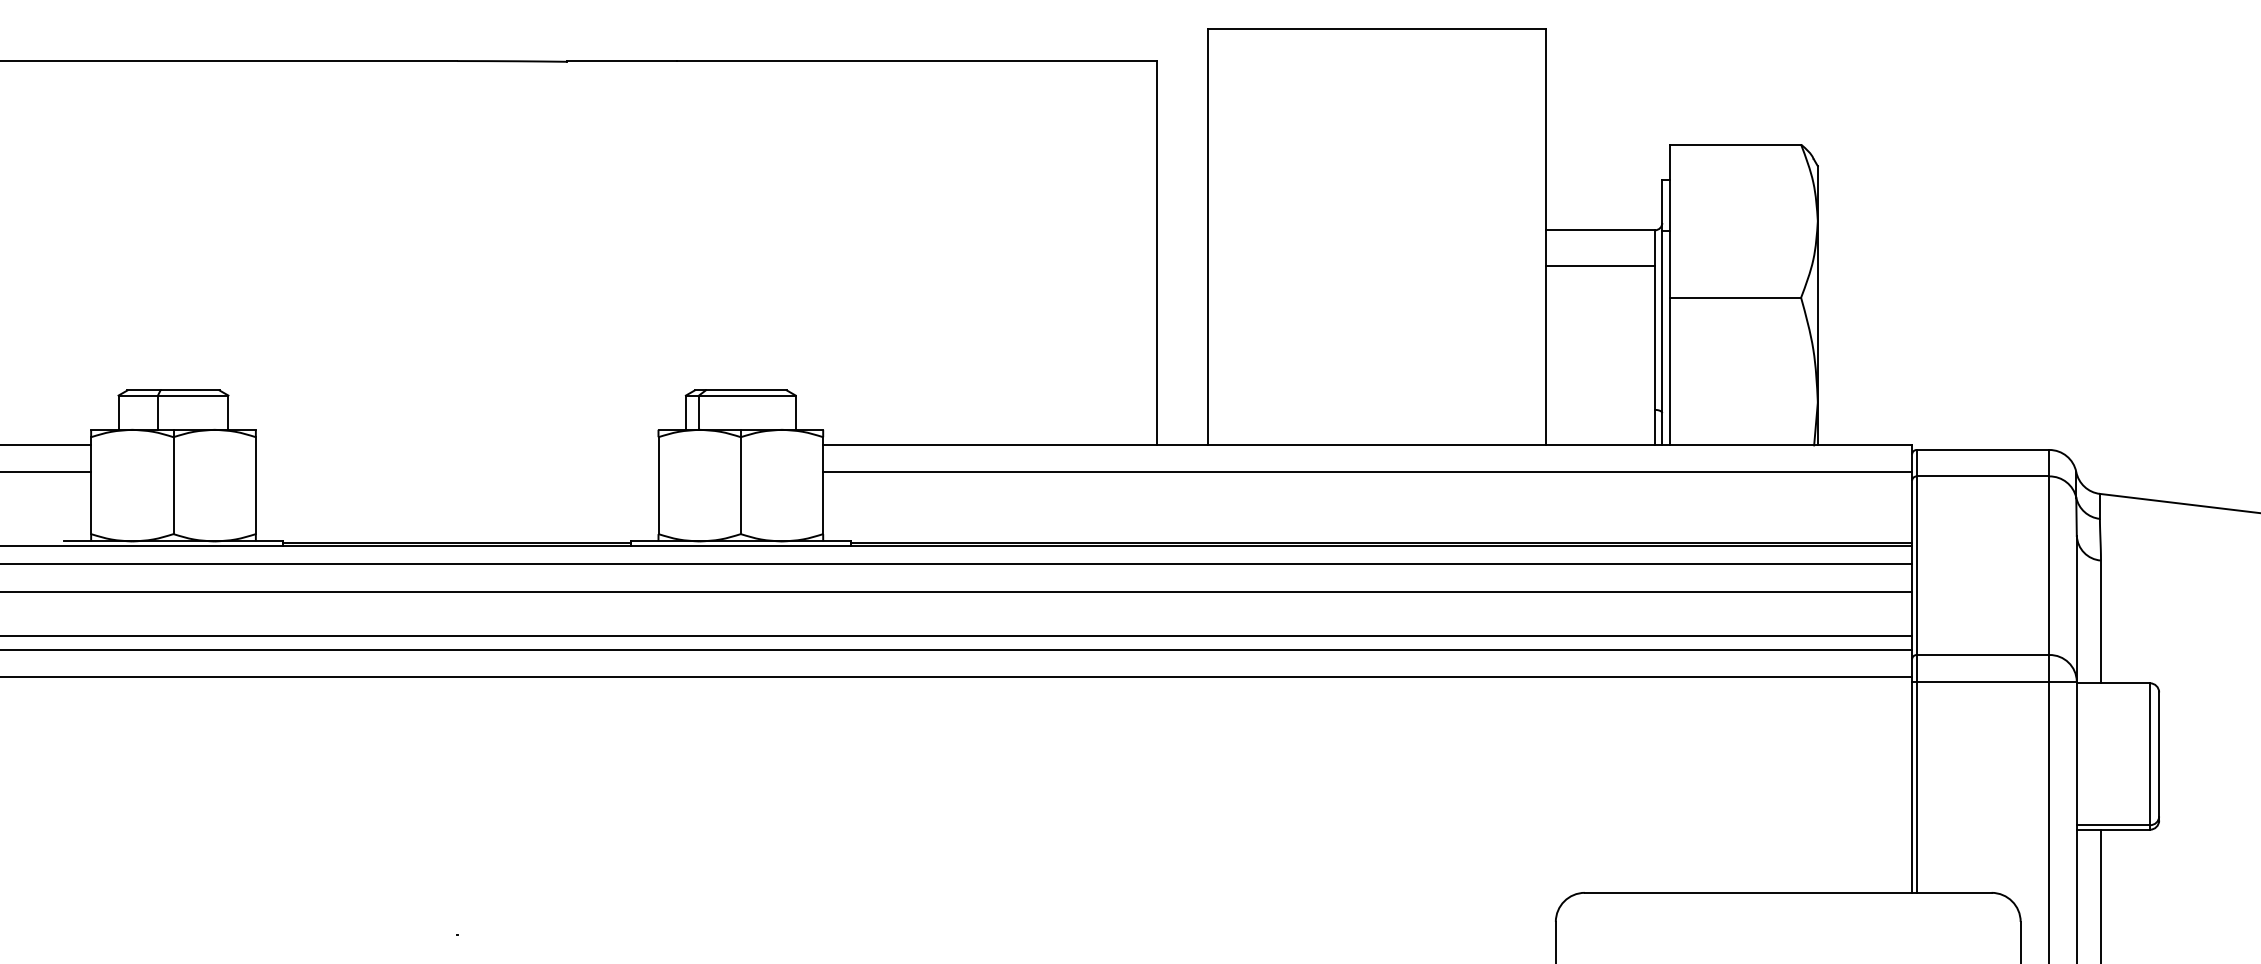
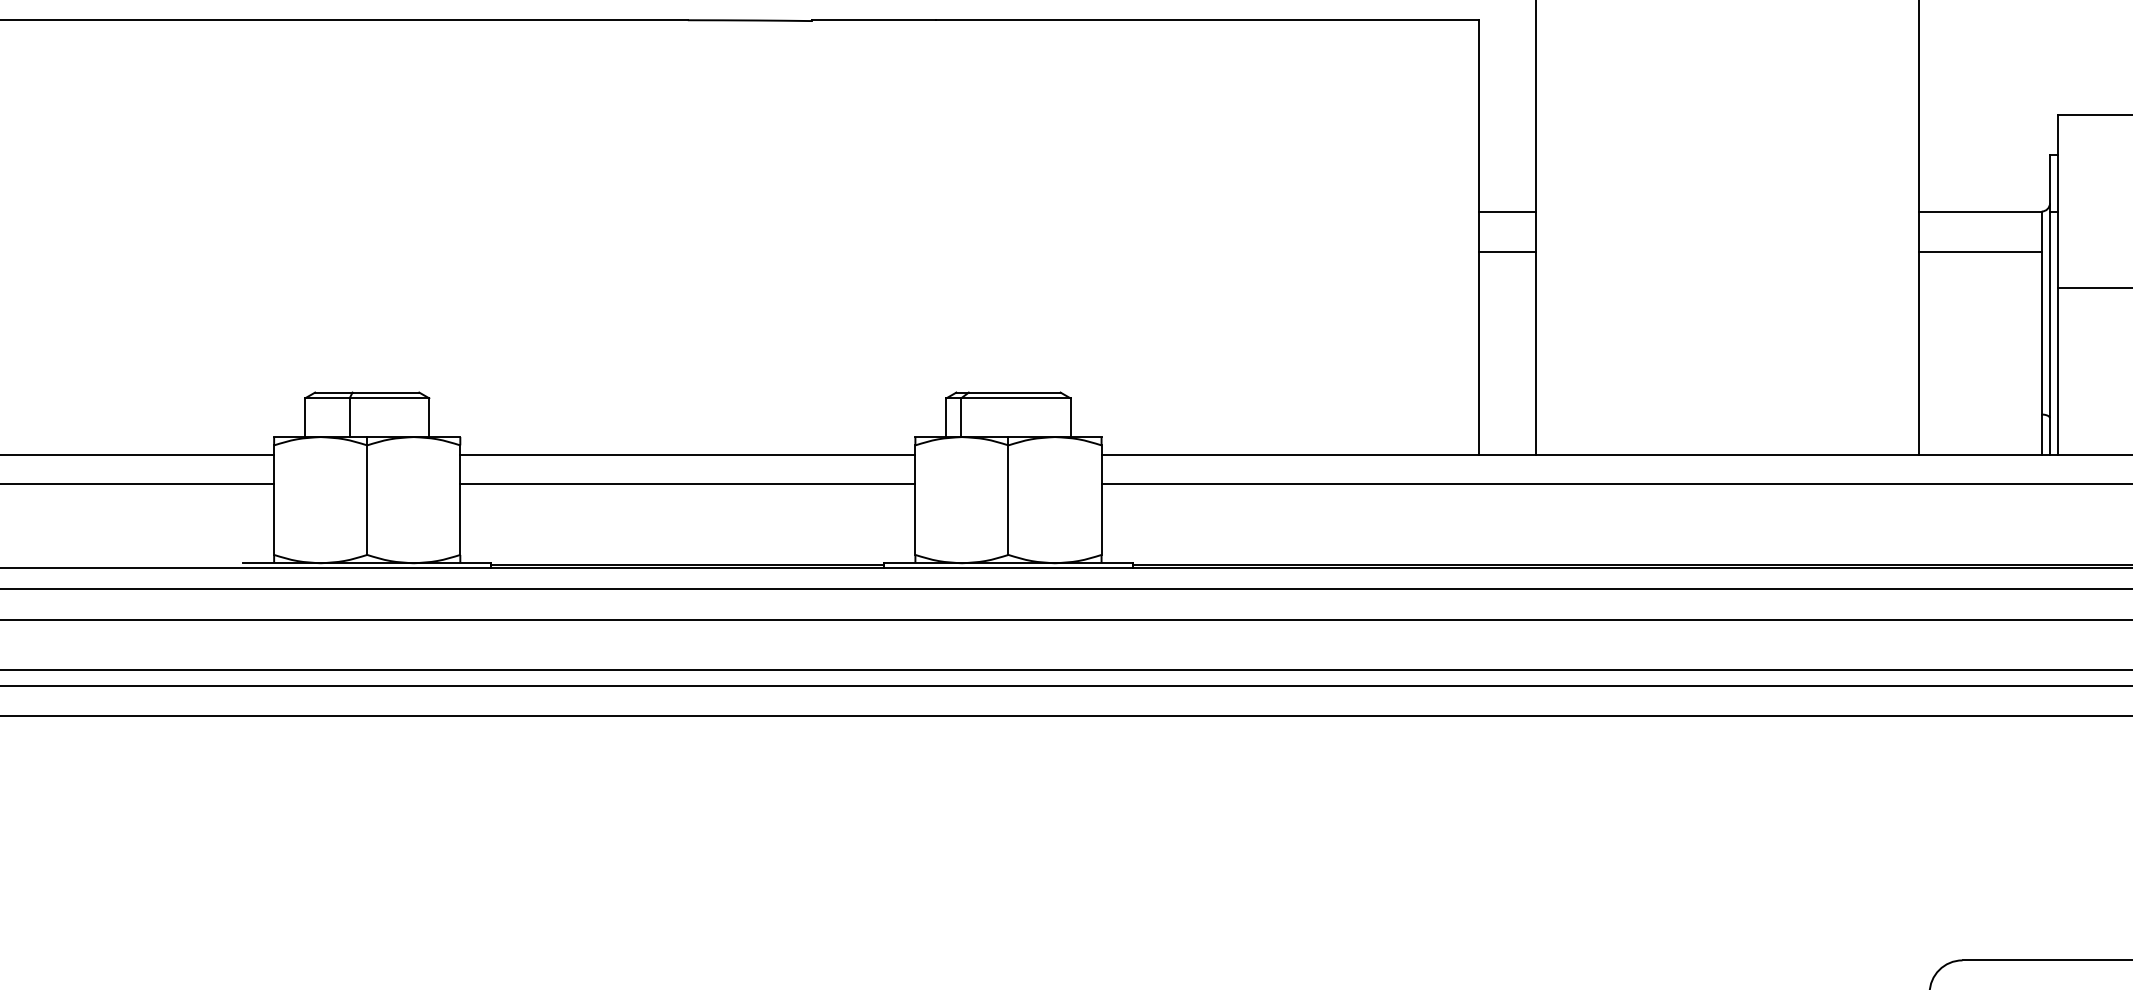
line: (1182, 230) -> (1507, 211), added
line: (1182, 266) -> (1507, 252), added
line: (456, 445) -> (687, 454), added
line: (456, 471) -> (687, 484), added

